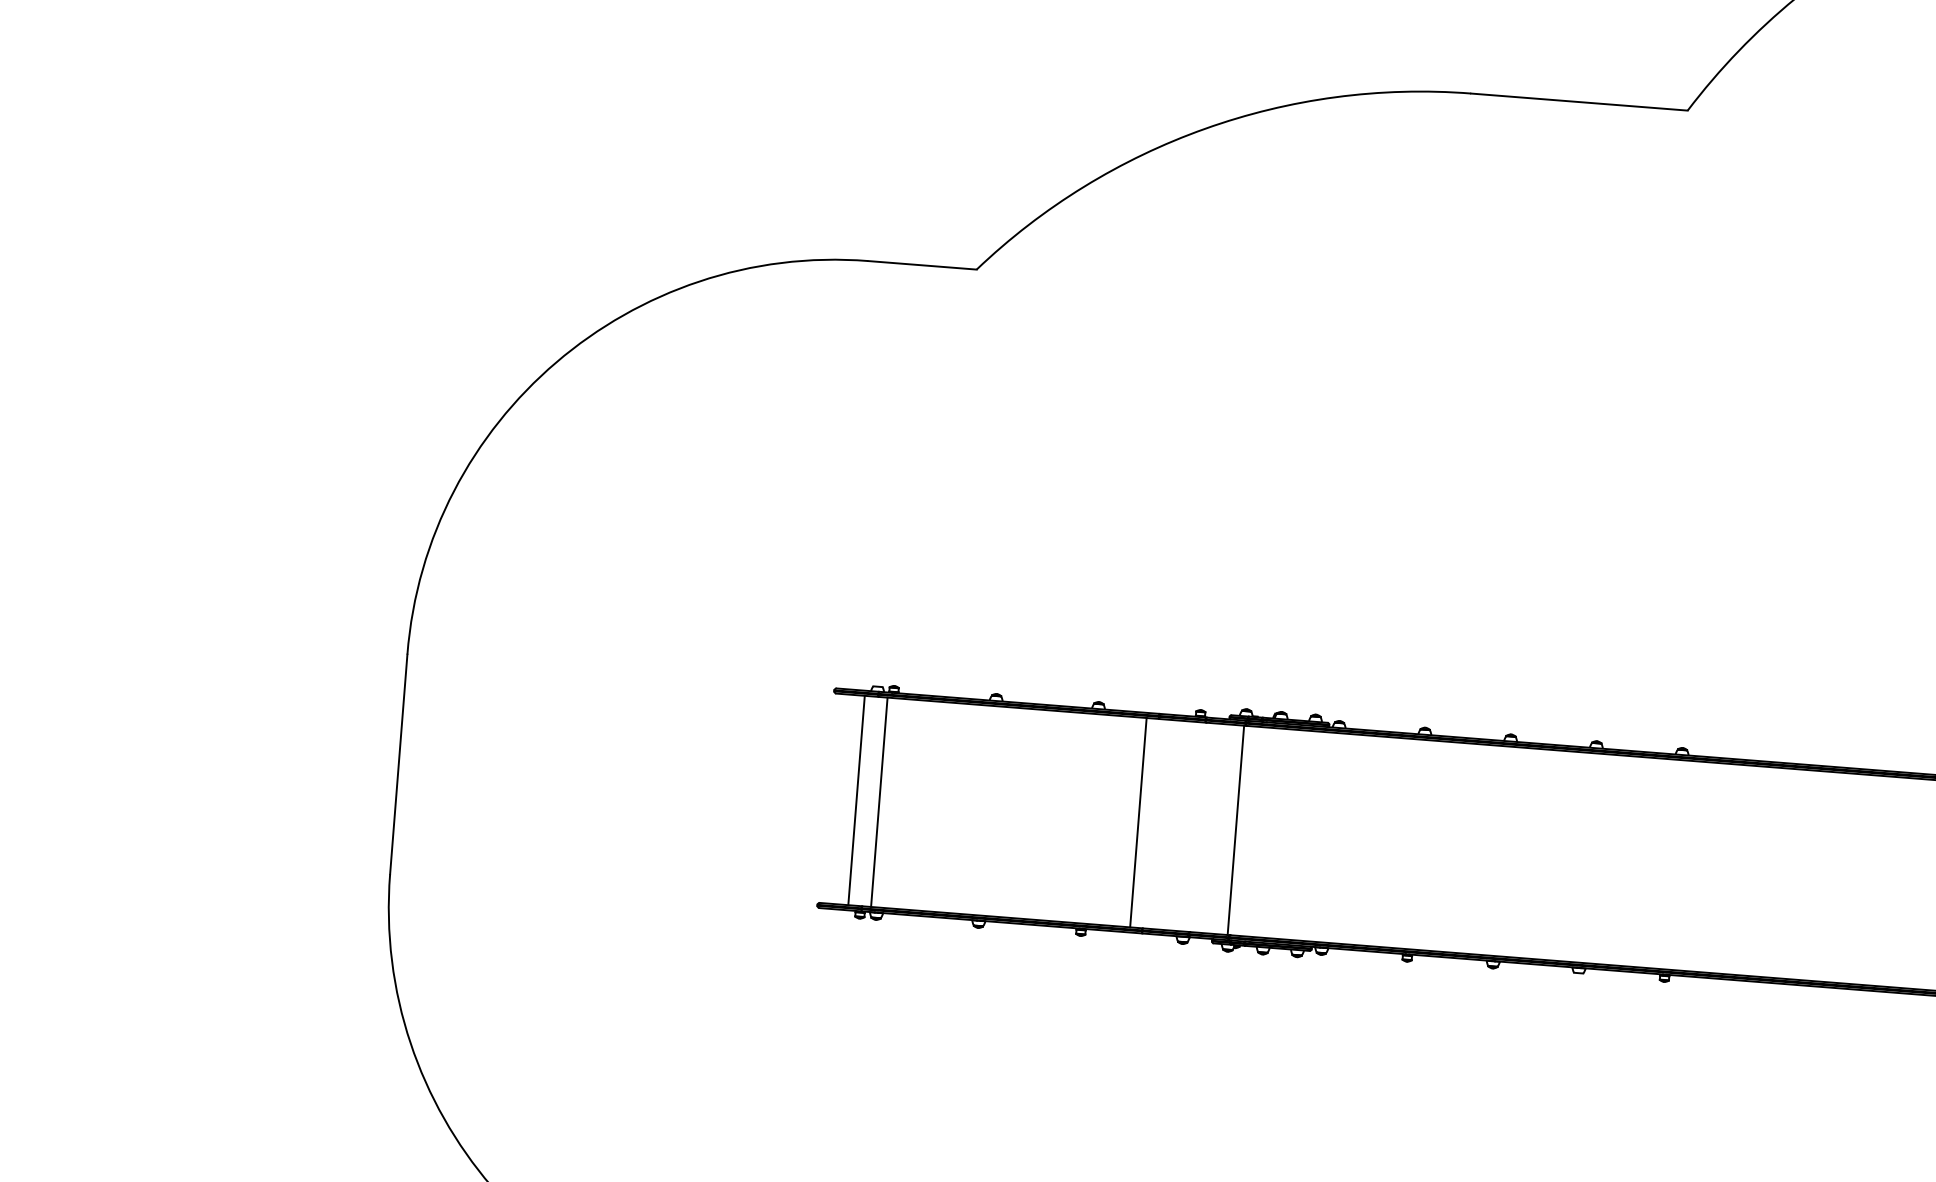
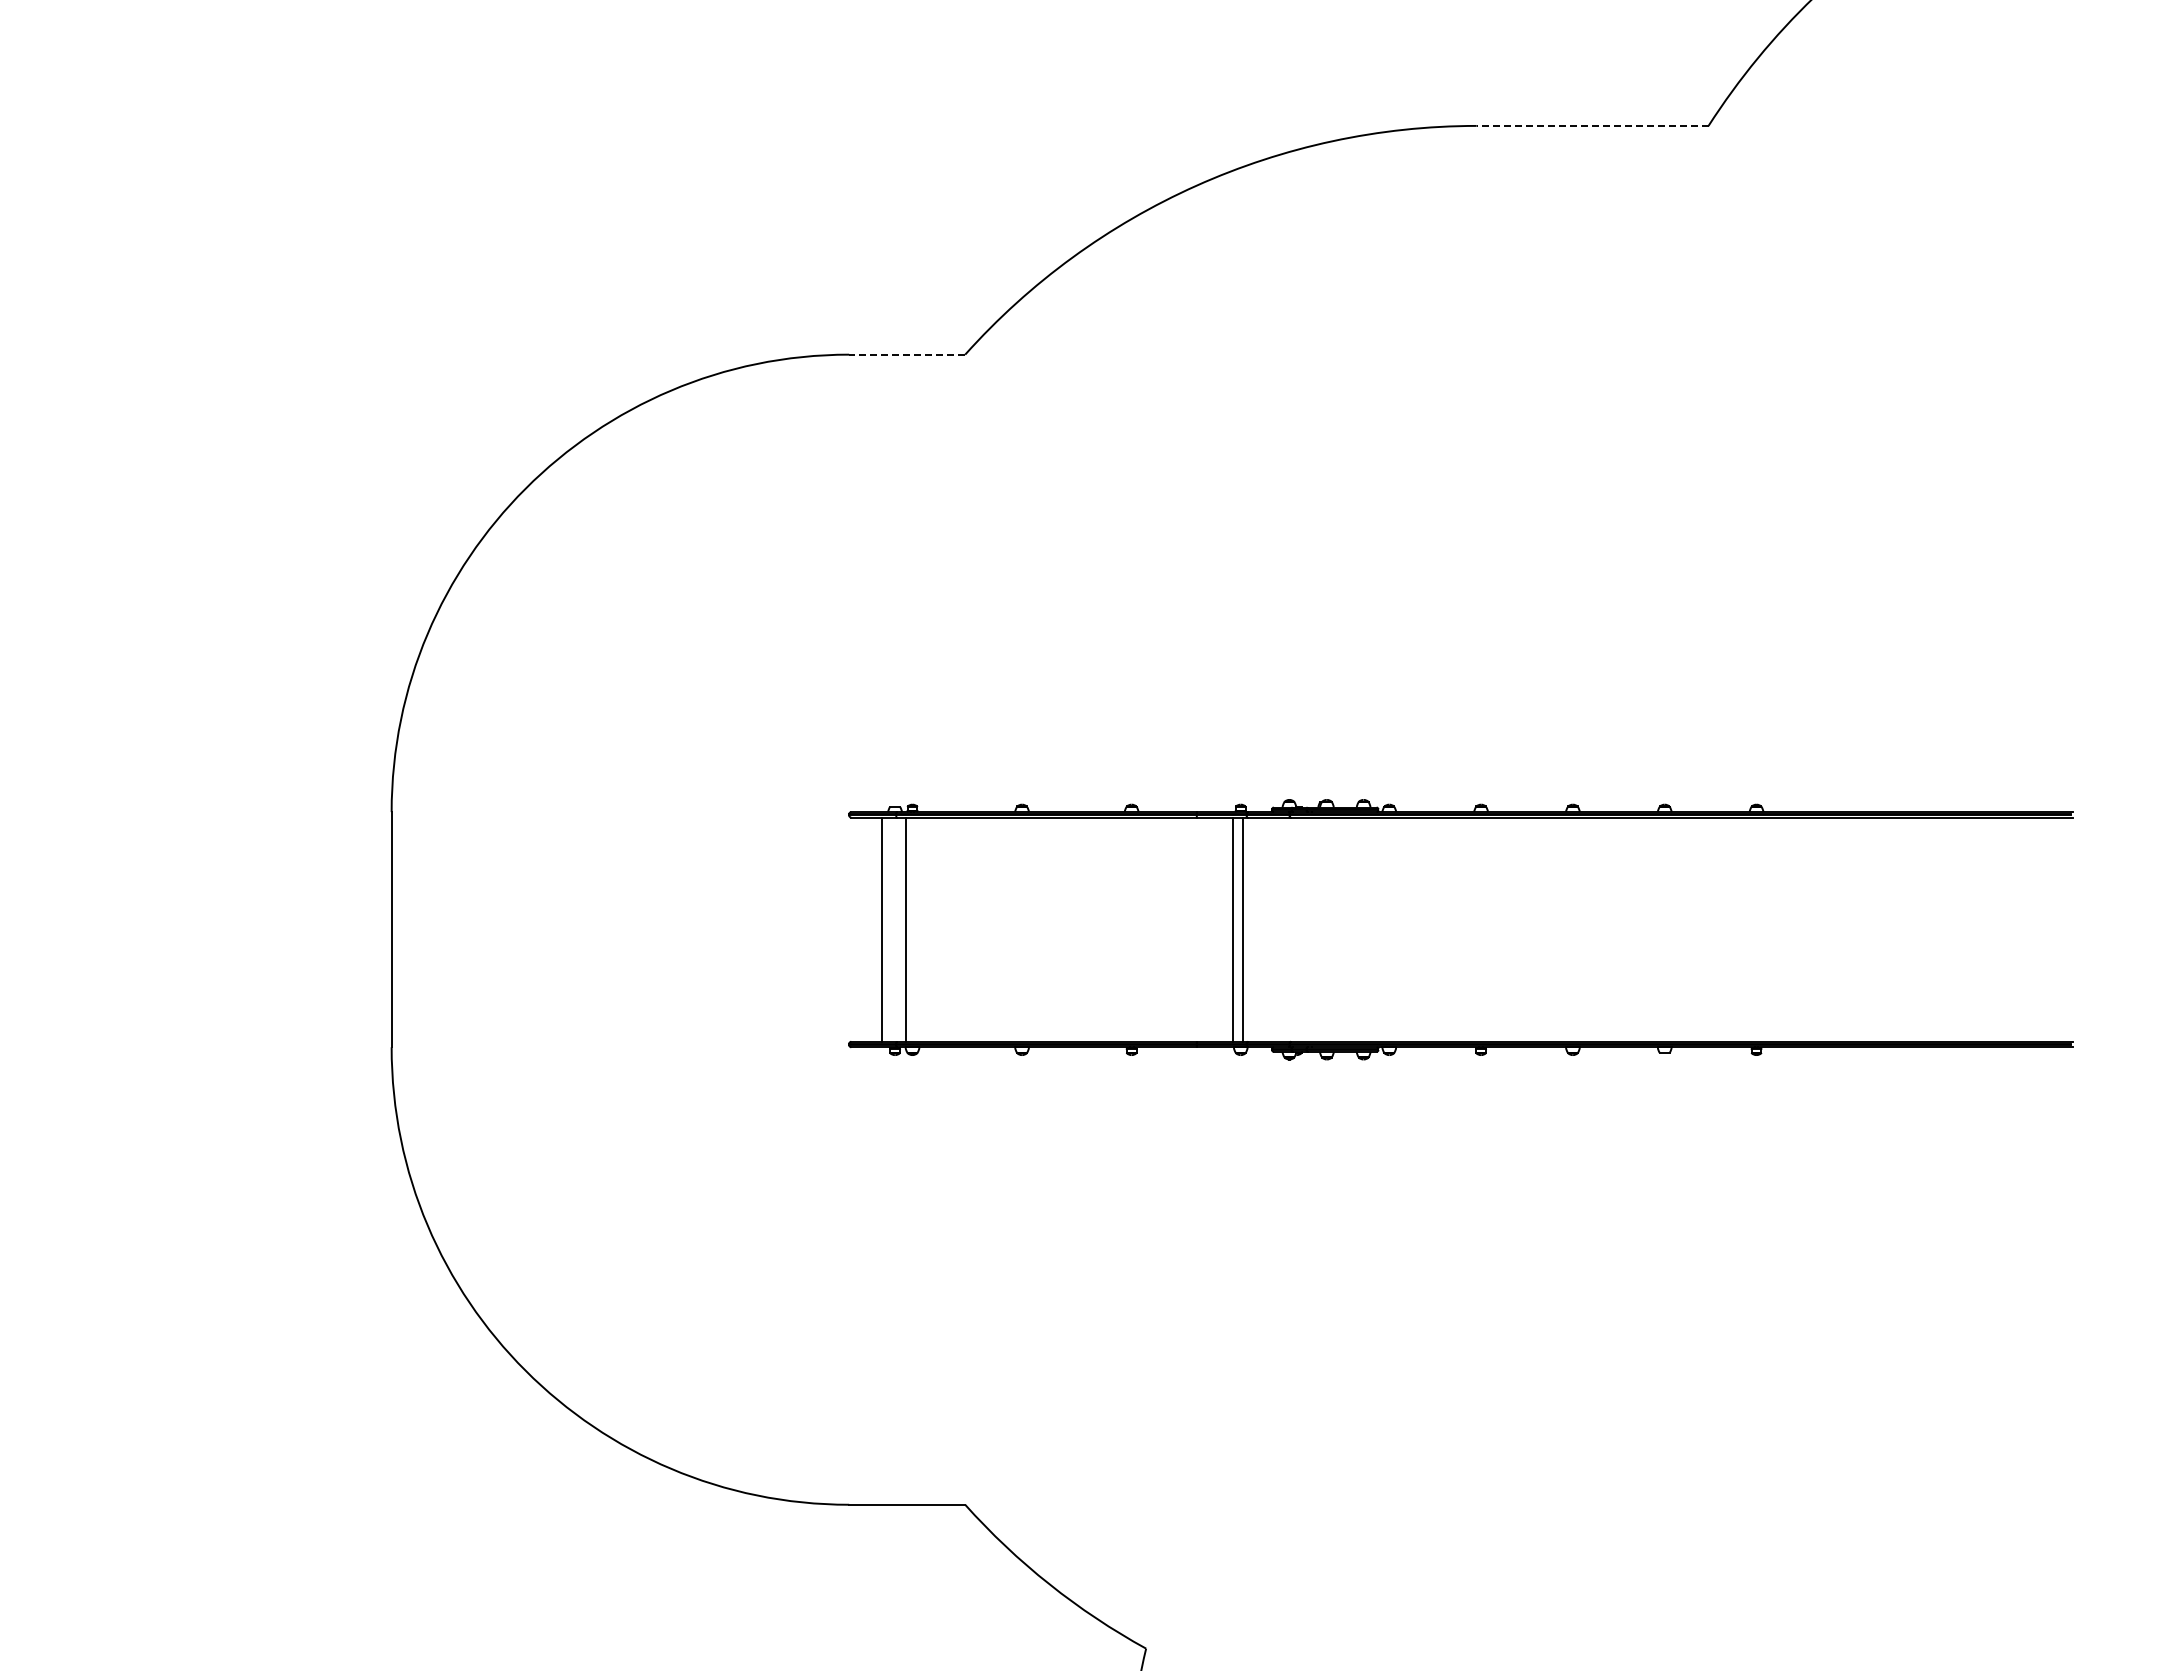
line: (1579, 101) -> (1592, 125), solid -> dashed
line: (921, 265) -> (906, 354), solid -> dashed
line: (1138, 822) -> (1242, 929), moved
line: (1236, 830) -> (1233, 929), moved

